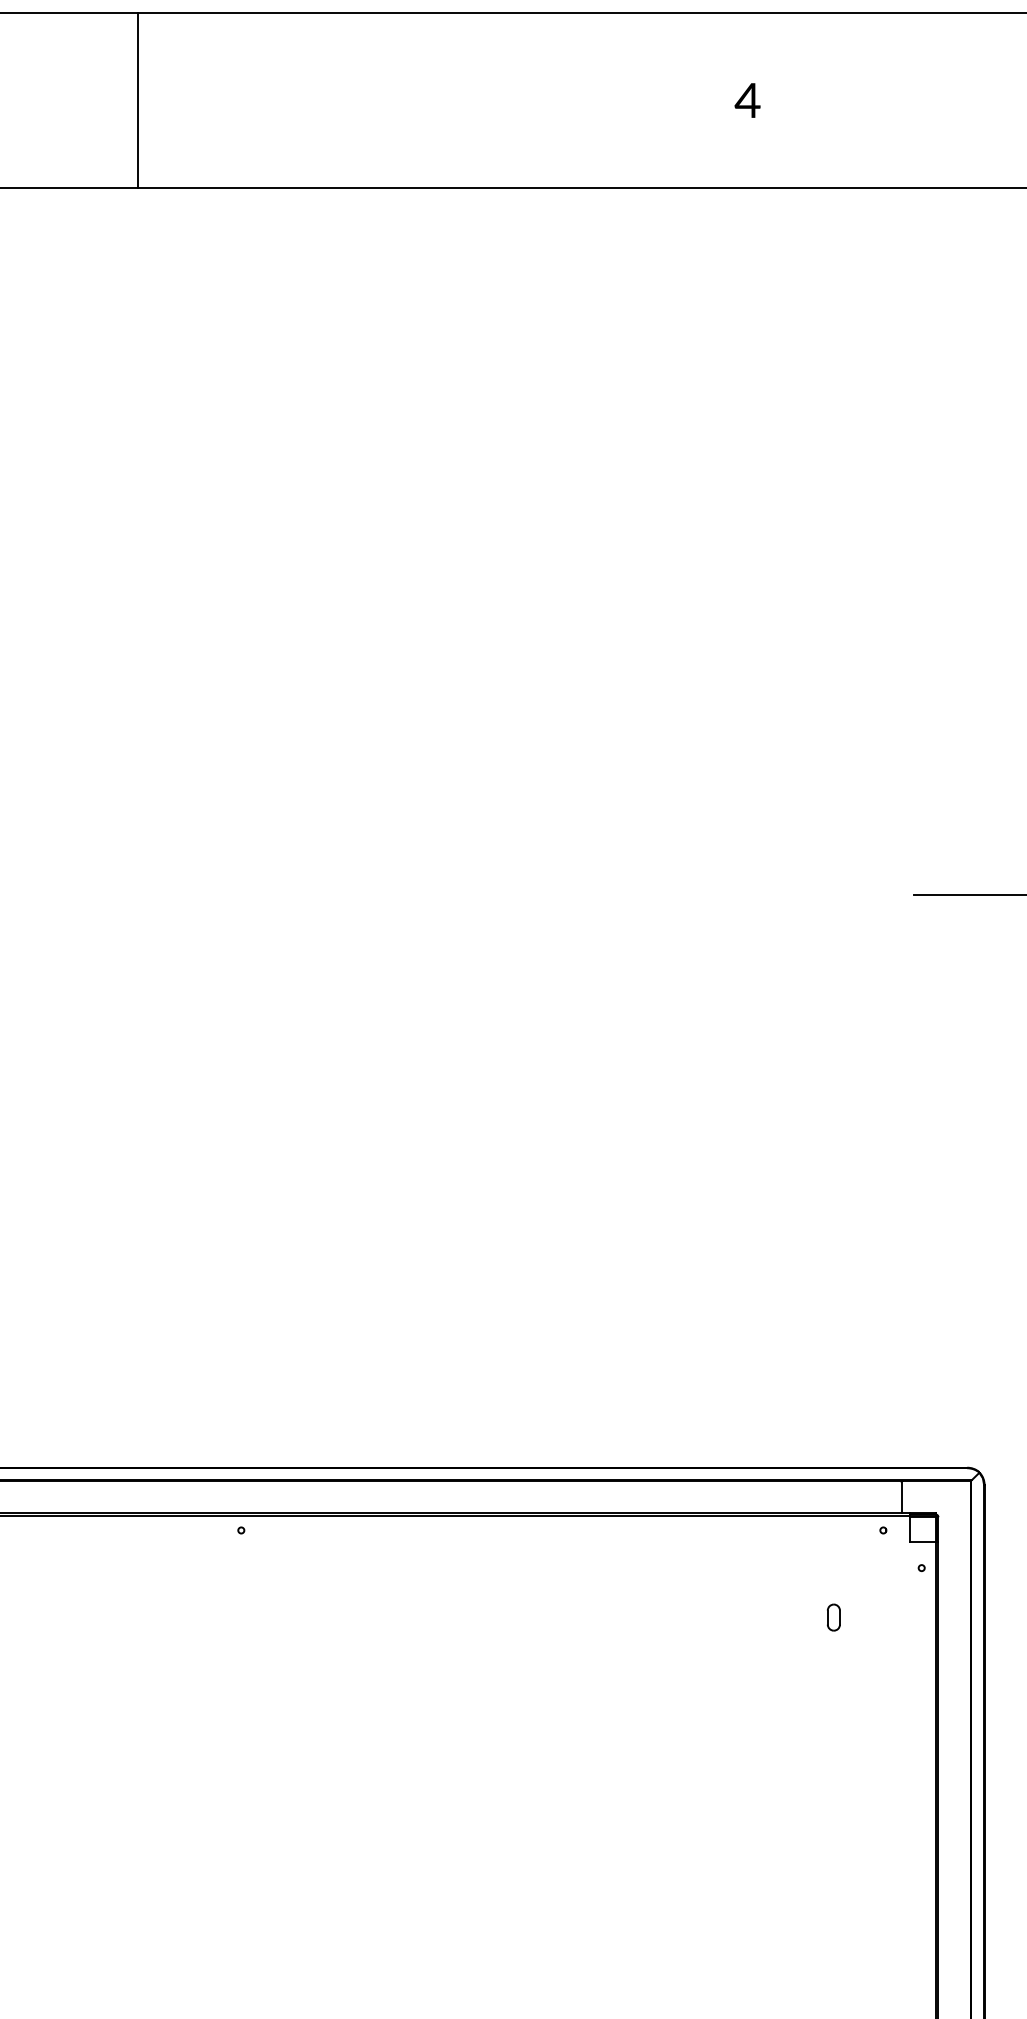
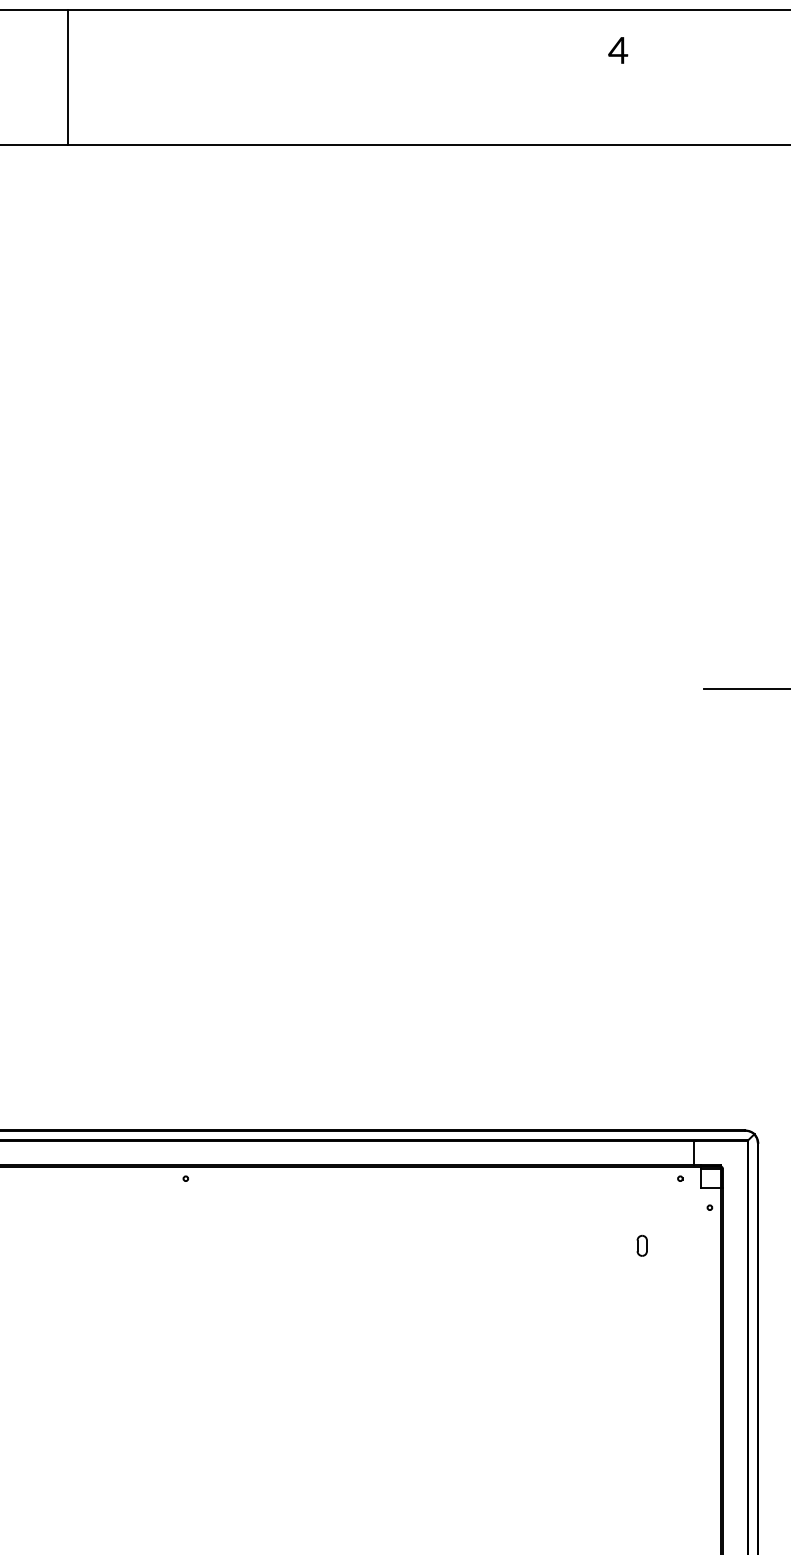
line: (137, 100) -> (68, 77), moved
text: (747, 100) -> (618, 50), moved

